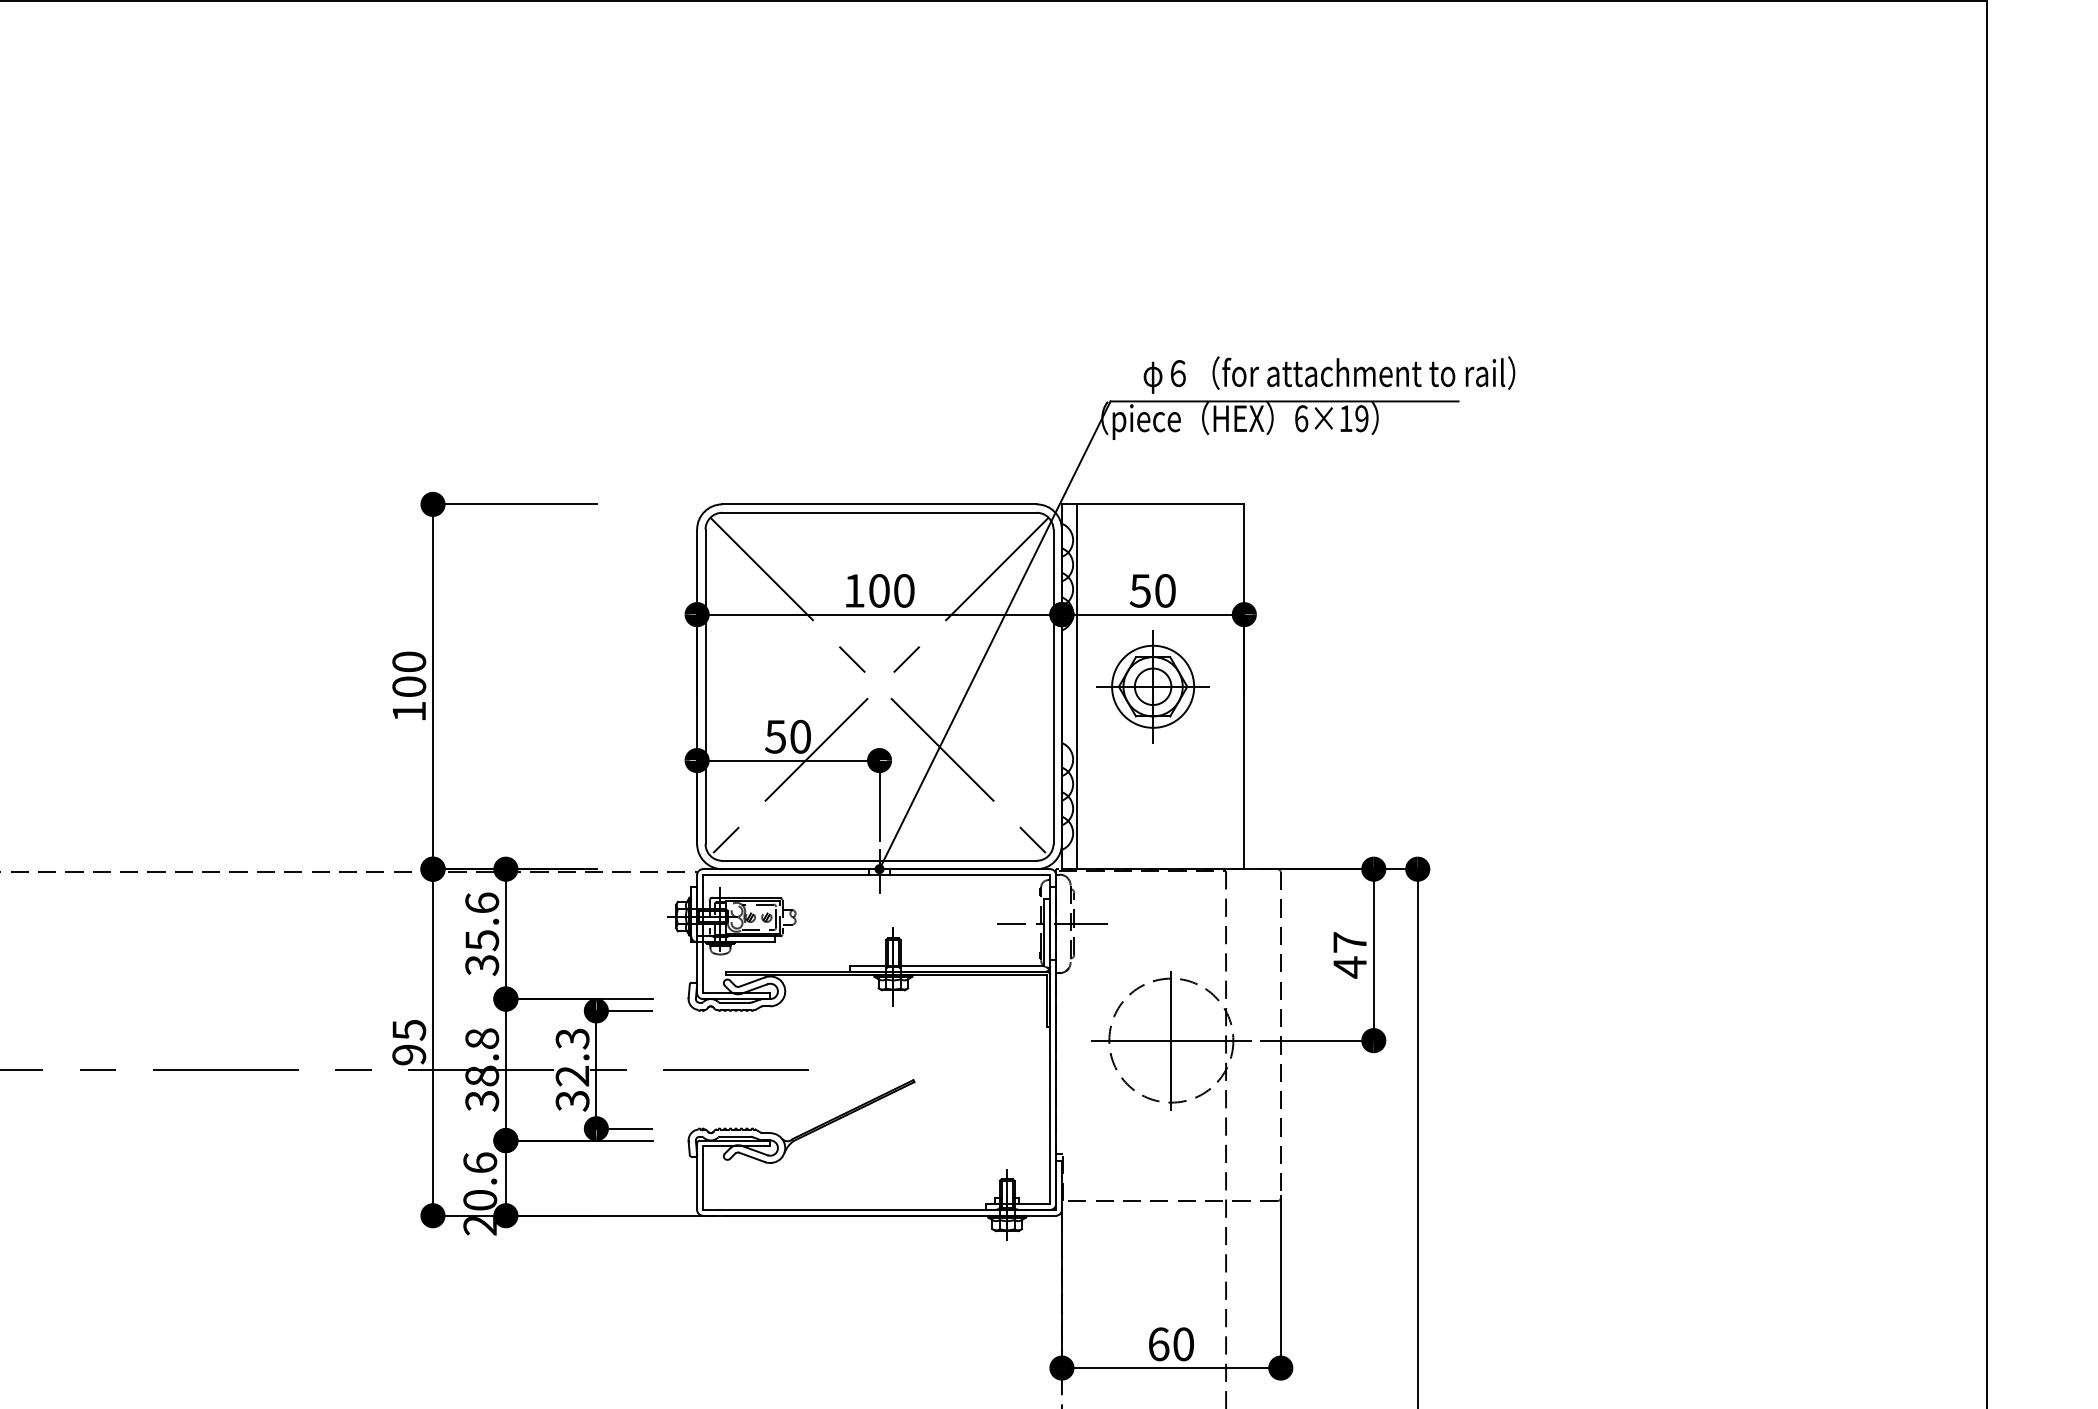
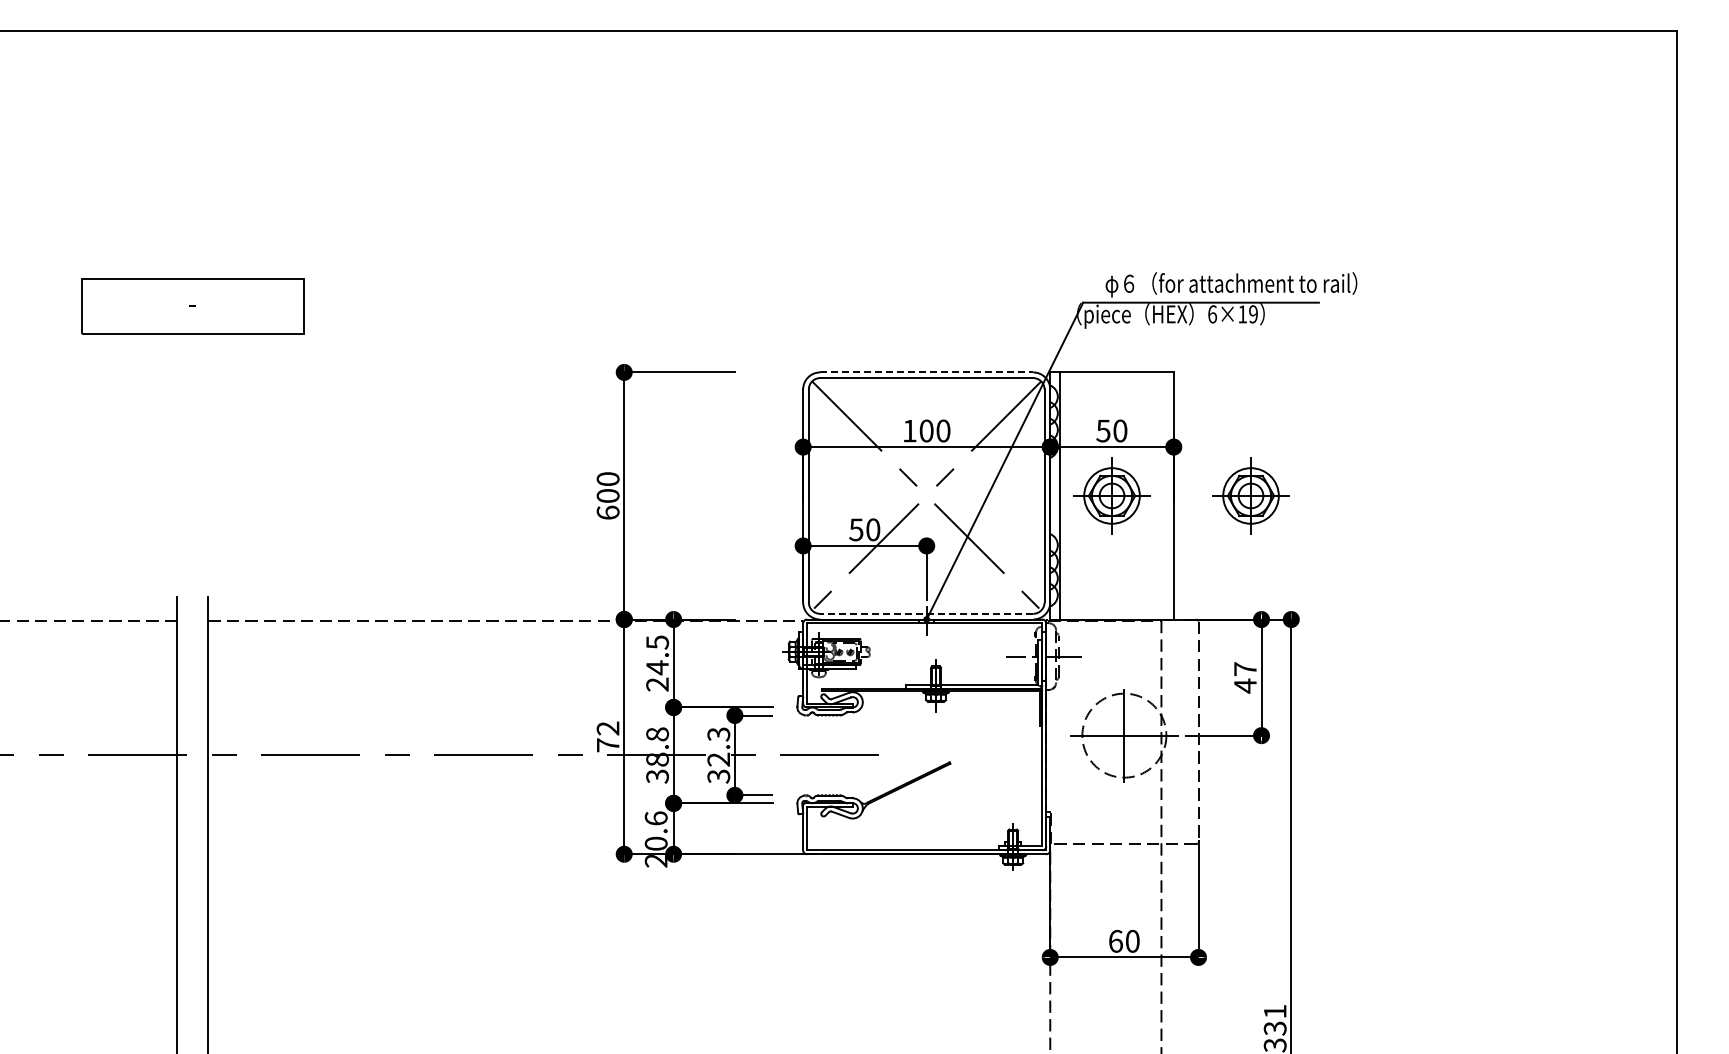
line: (880, 504) -> (927, 372), solid -> dashed
part: (1357, 686) -> (1250, 495), added
text: (408, 711) -> (607, 512), 100 -> 600
line: (879, 860) -> (926, 613), solid -> dashed
text: (482, 934) -> (657, 663), 35.6 -> 24.5
text: (408, 1041) -> (607, 736), 95 -> 72

